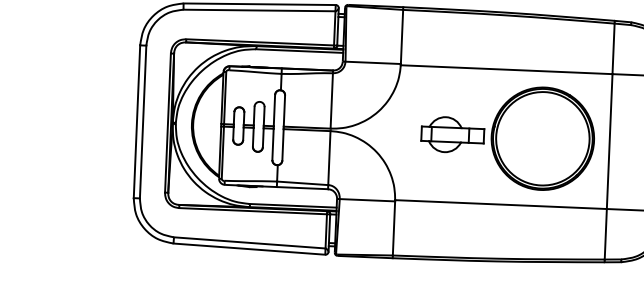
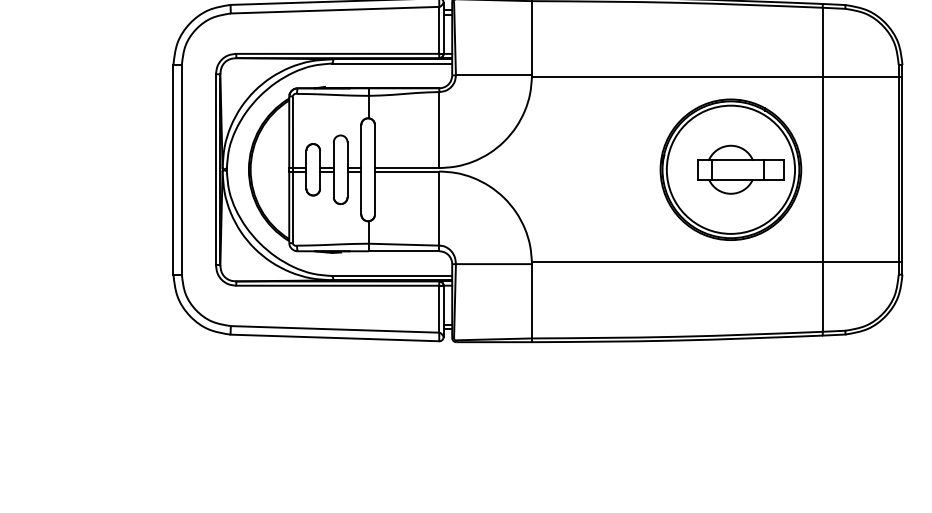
part: (452, 134) -> (740, 169), moved

